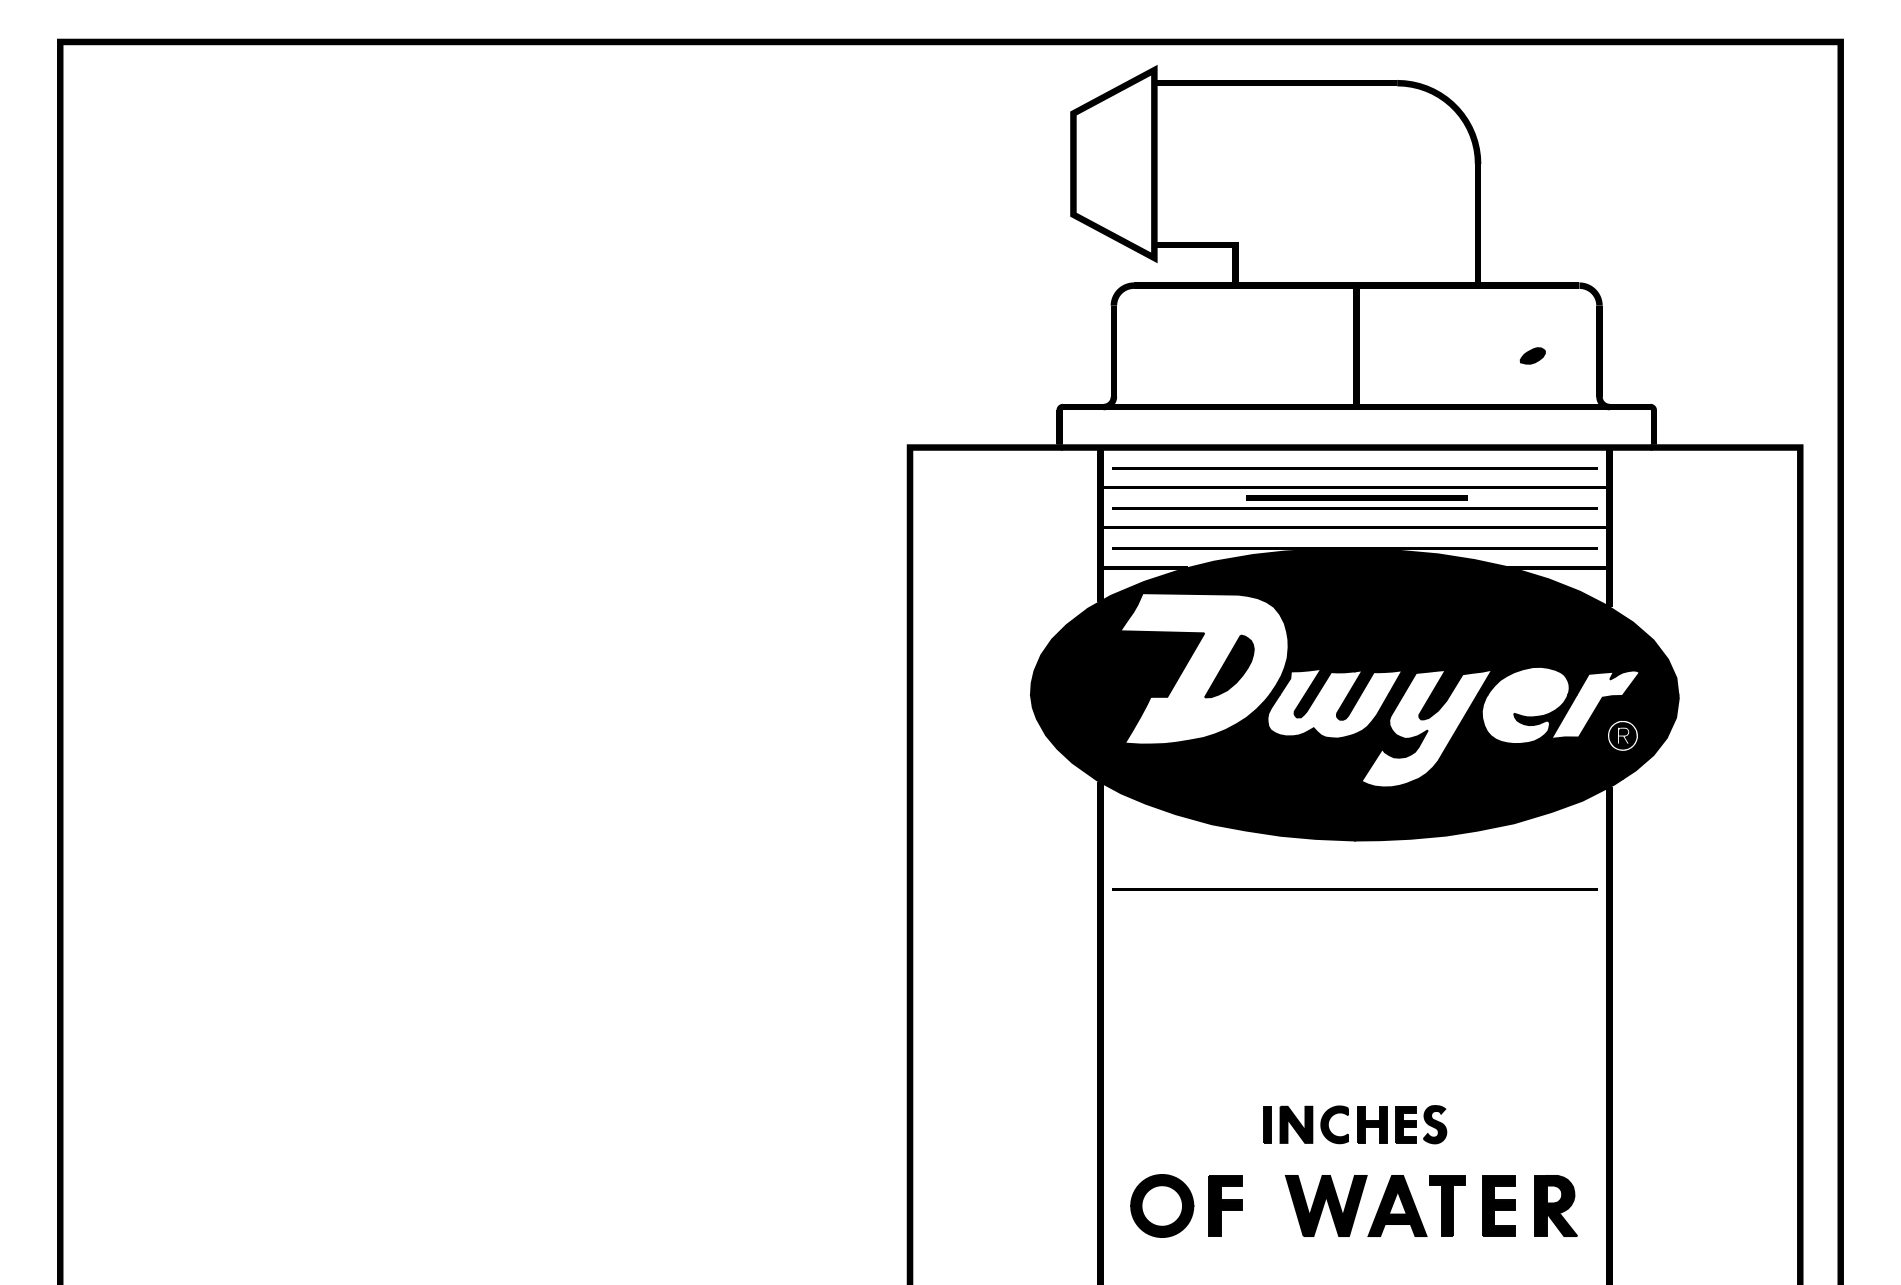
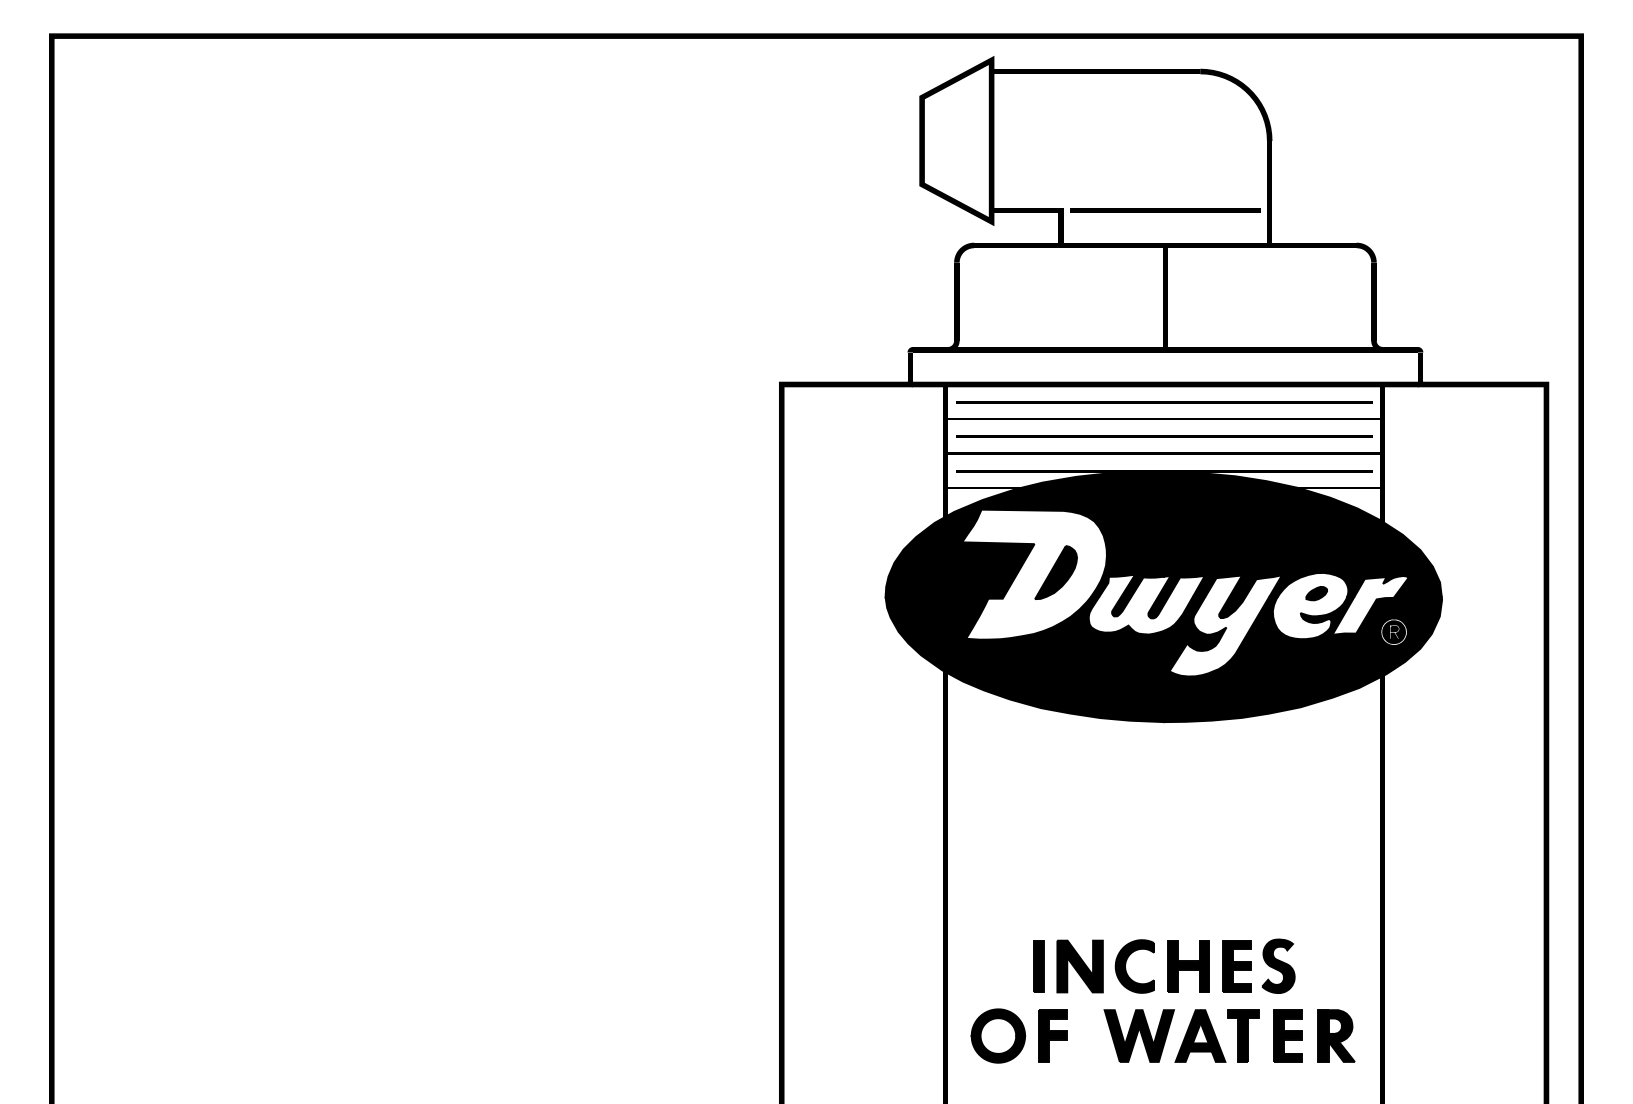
part: (1532, 355) -> (1316, 593), moved
line: (1356, 497) -> (1165, 210), moved
line: (1354, 889) -> (1163, 764), removed
part: (1354, 1124) -> (1163, 966), size x1.67

